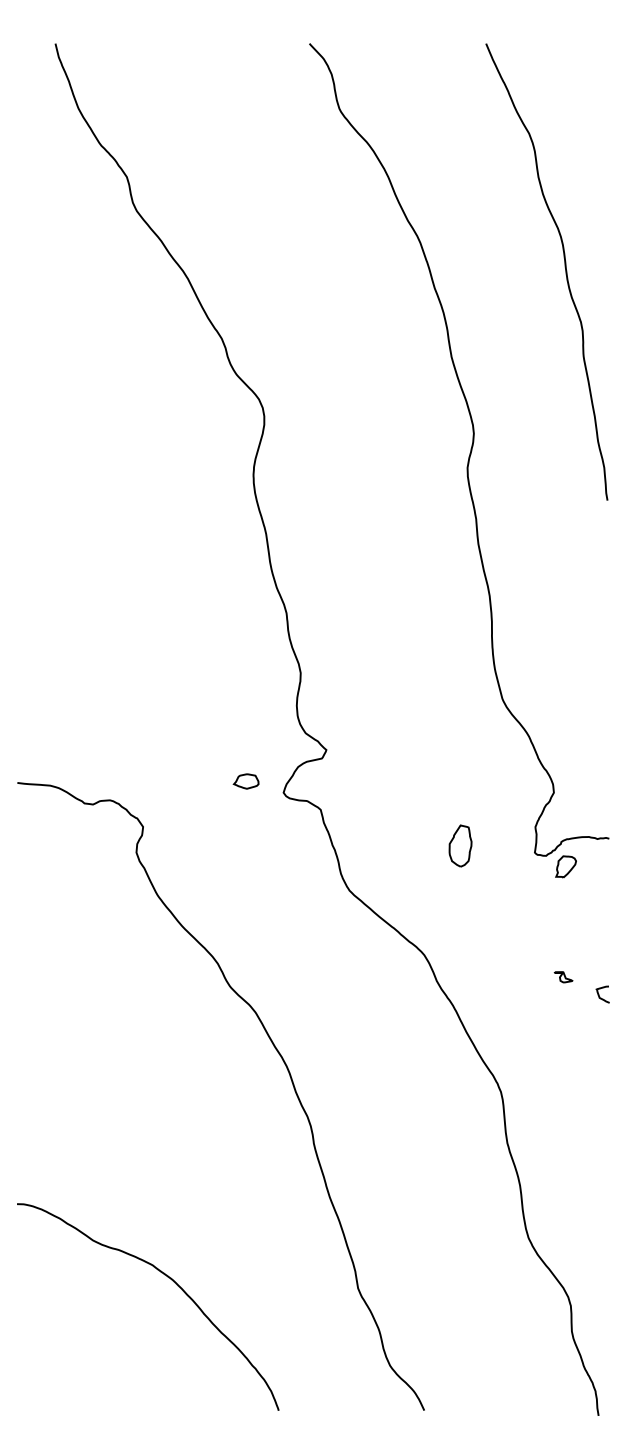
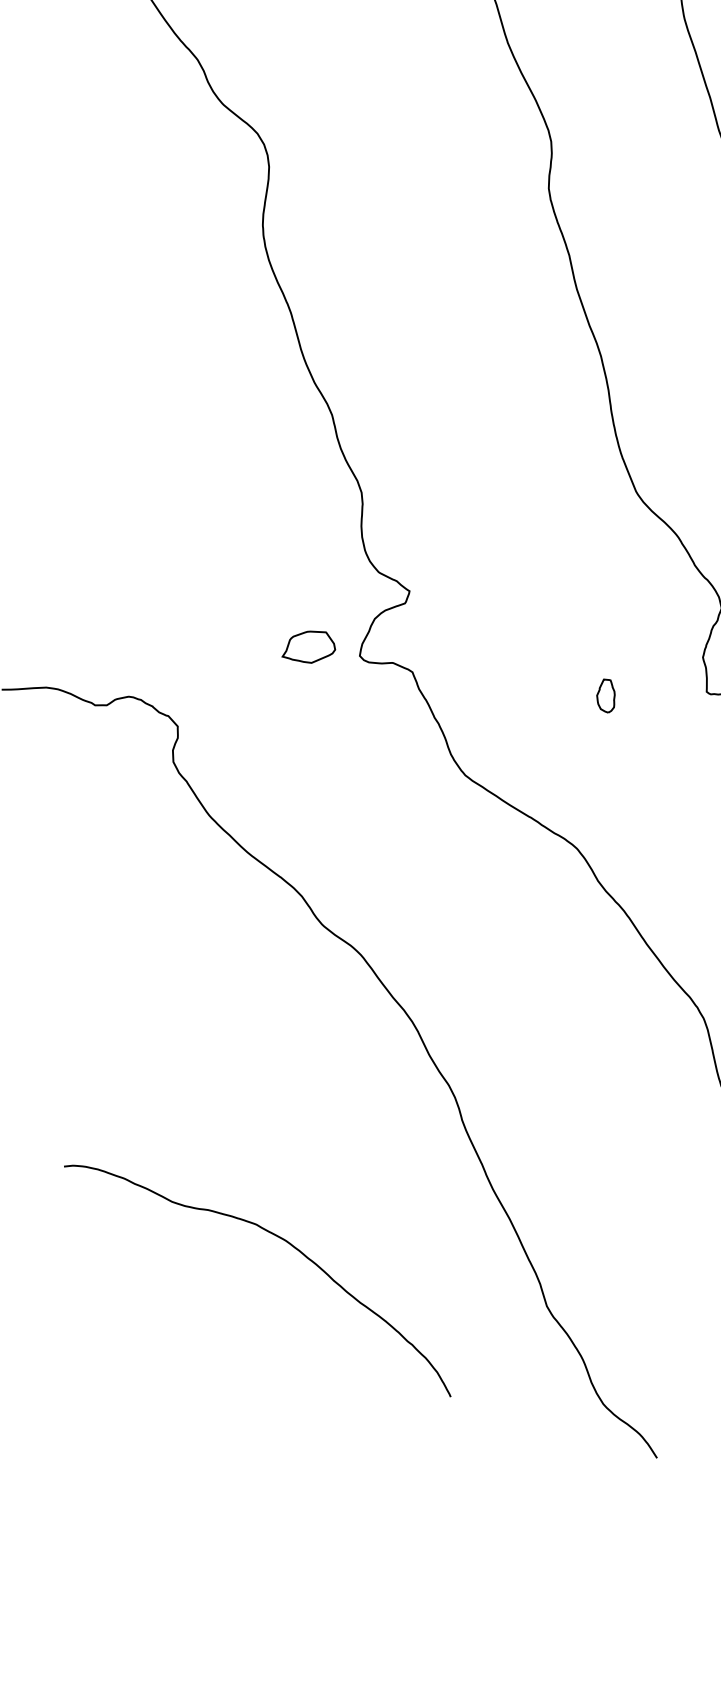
part: (245, 781) -> (306, 647), size x1.6
part: (460, 845) -> (605, 695), size x0.6
curve: (172, 1281) -> (285, 1242), moved

